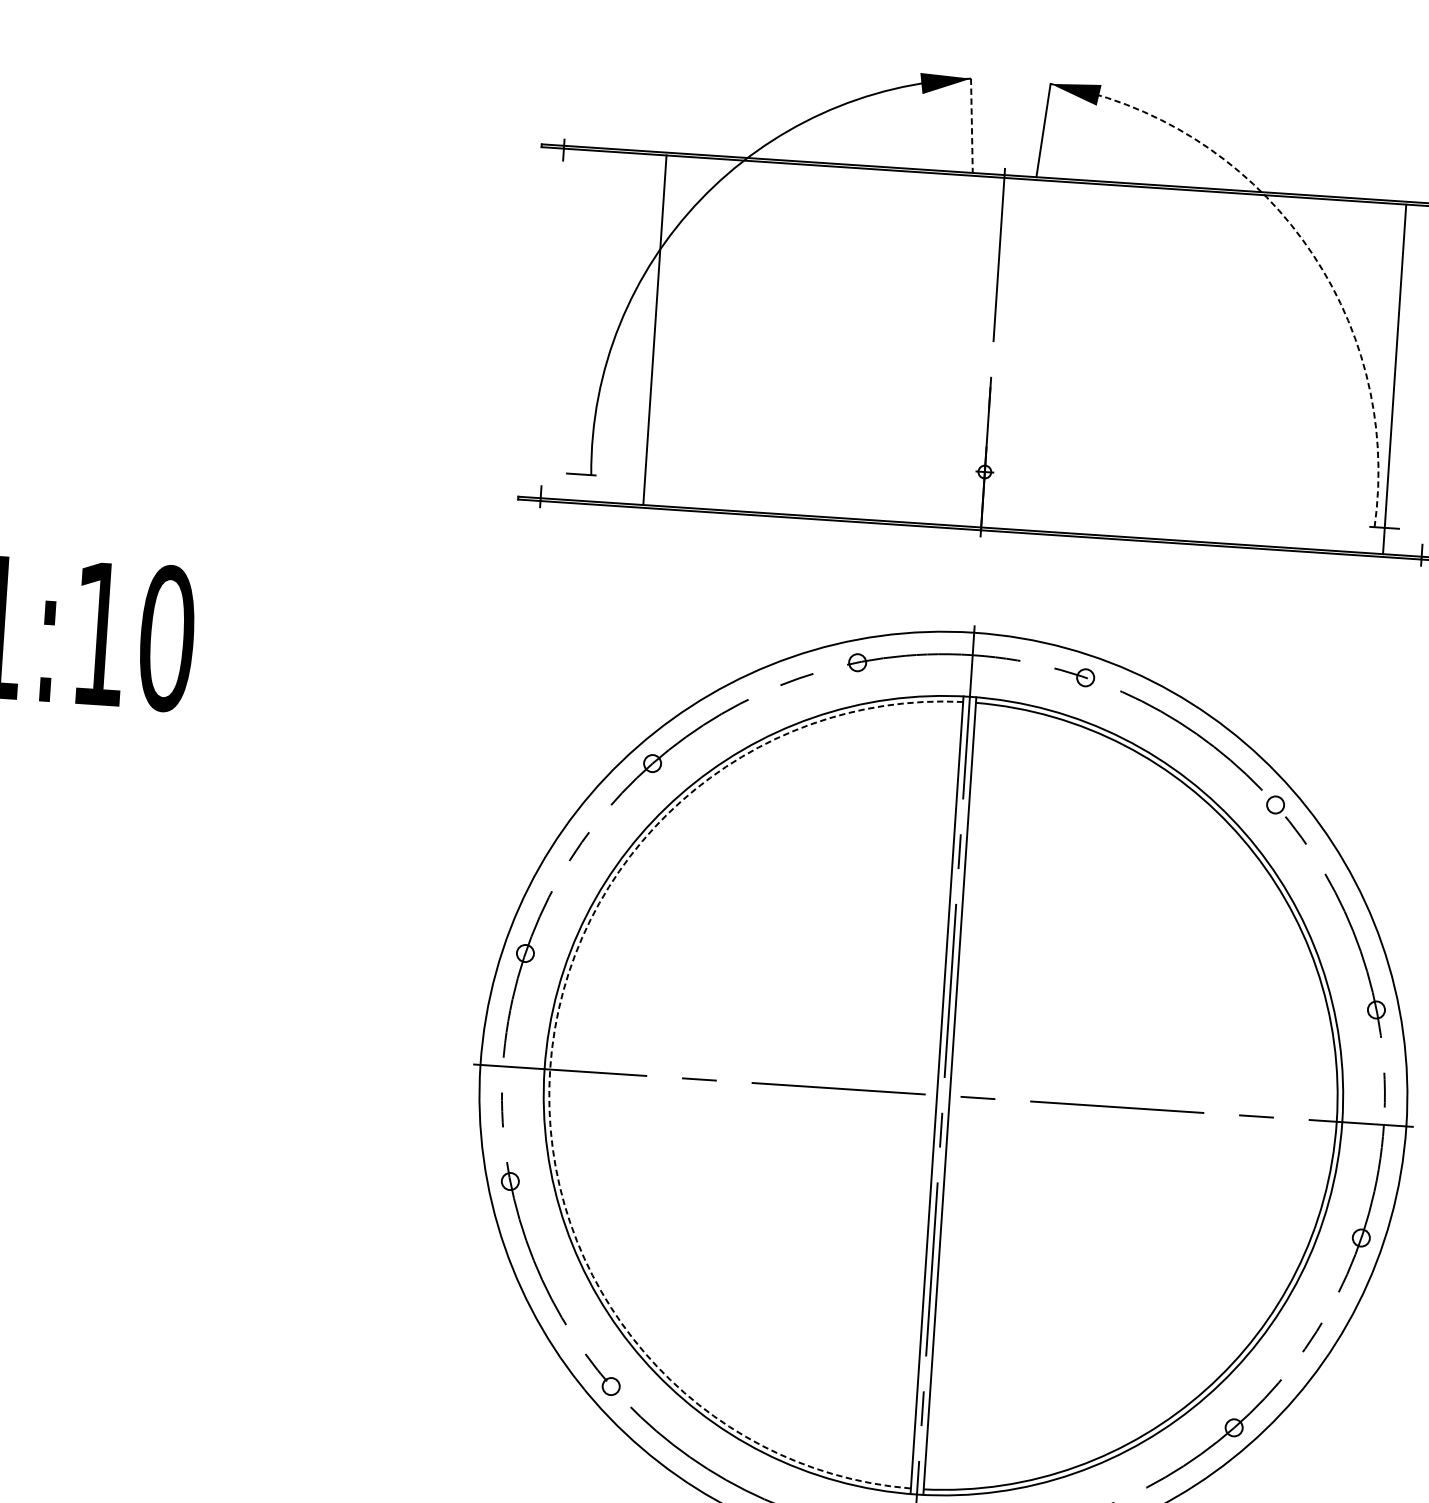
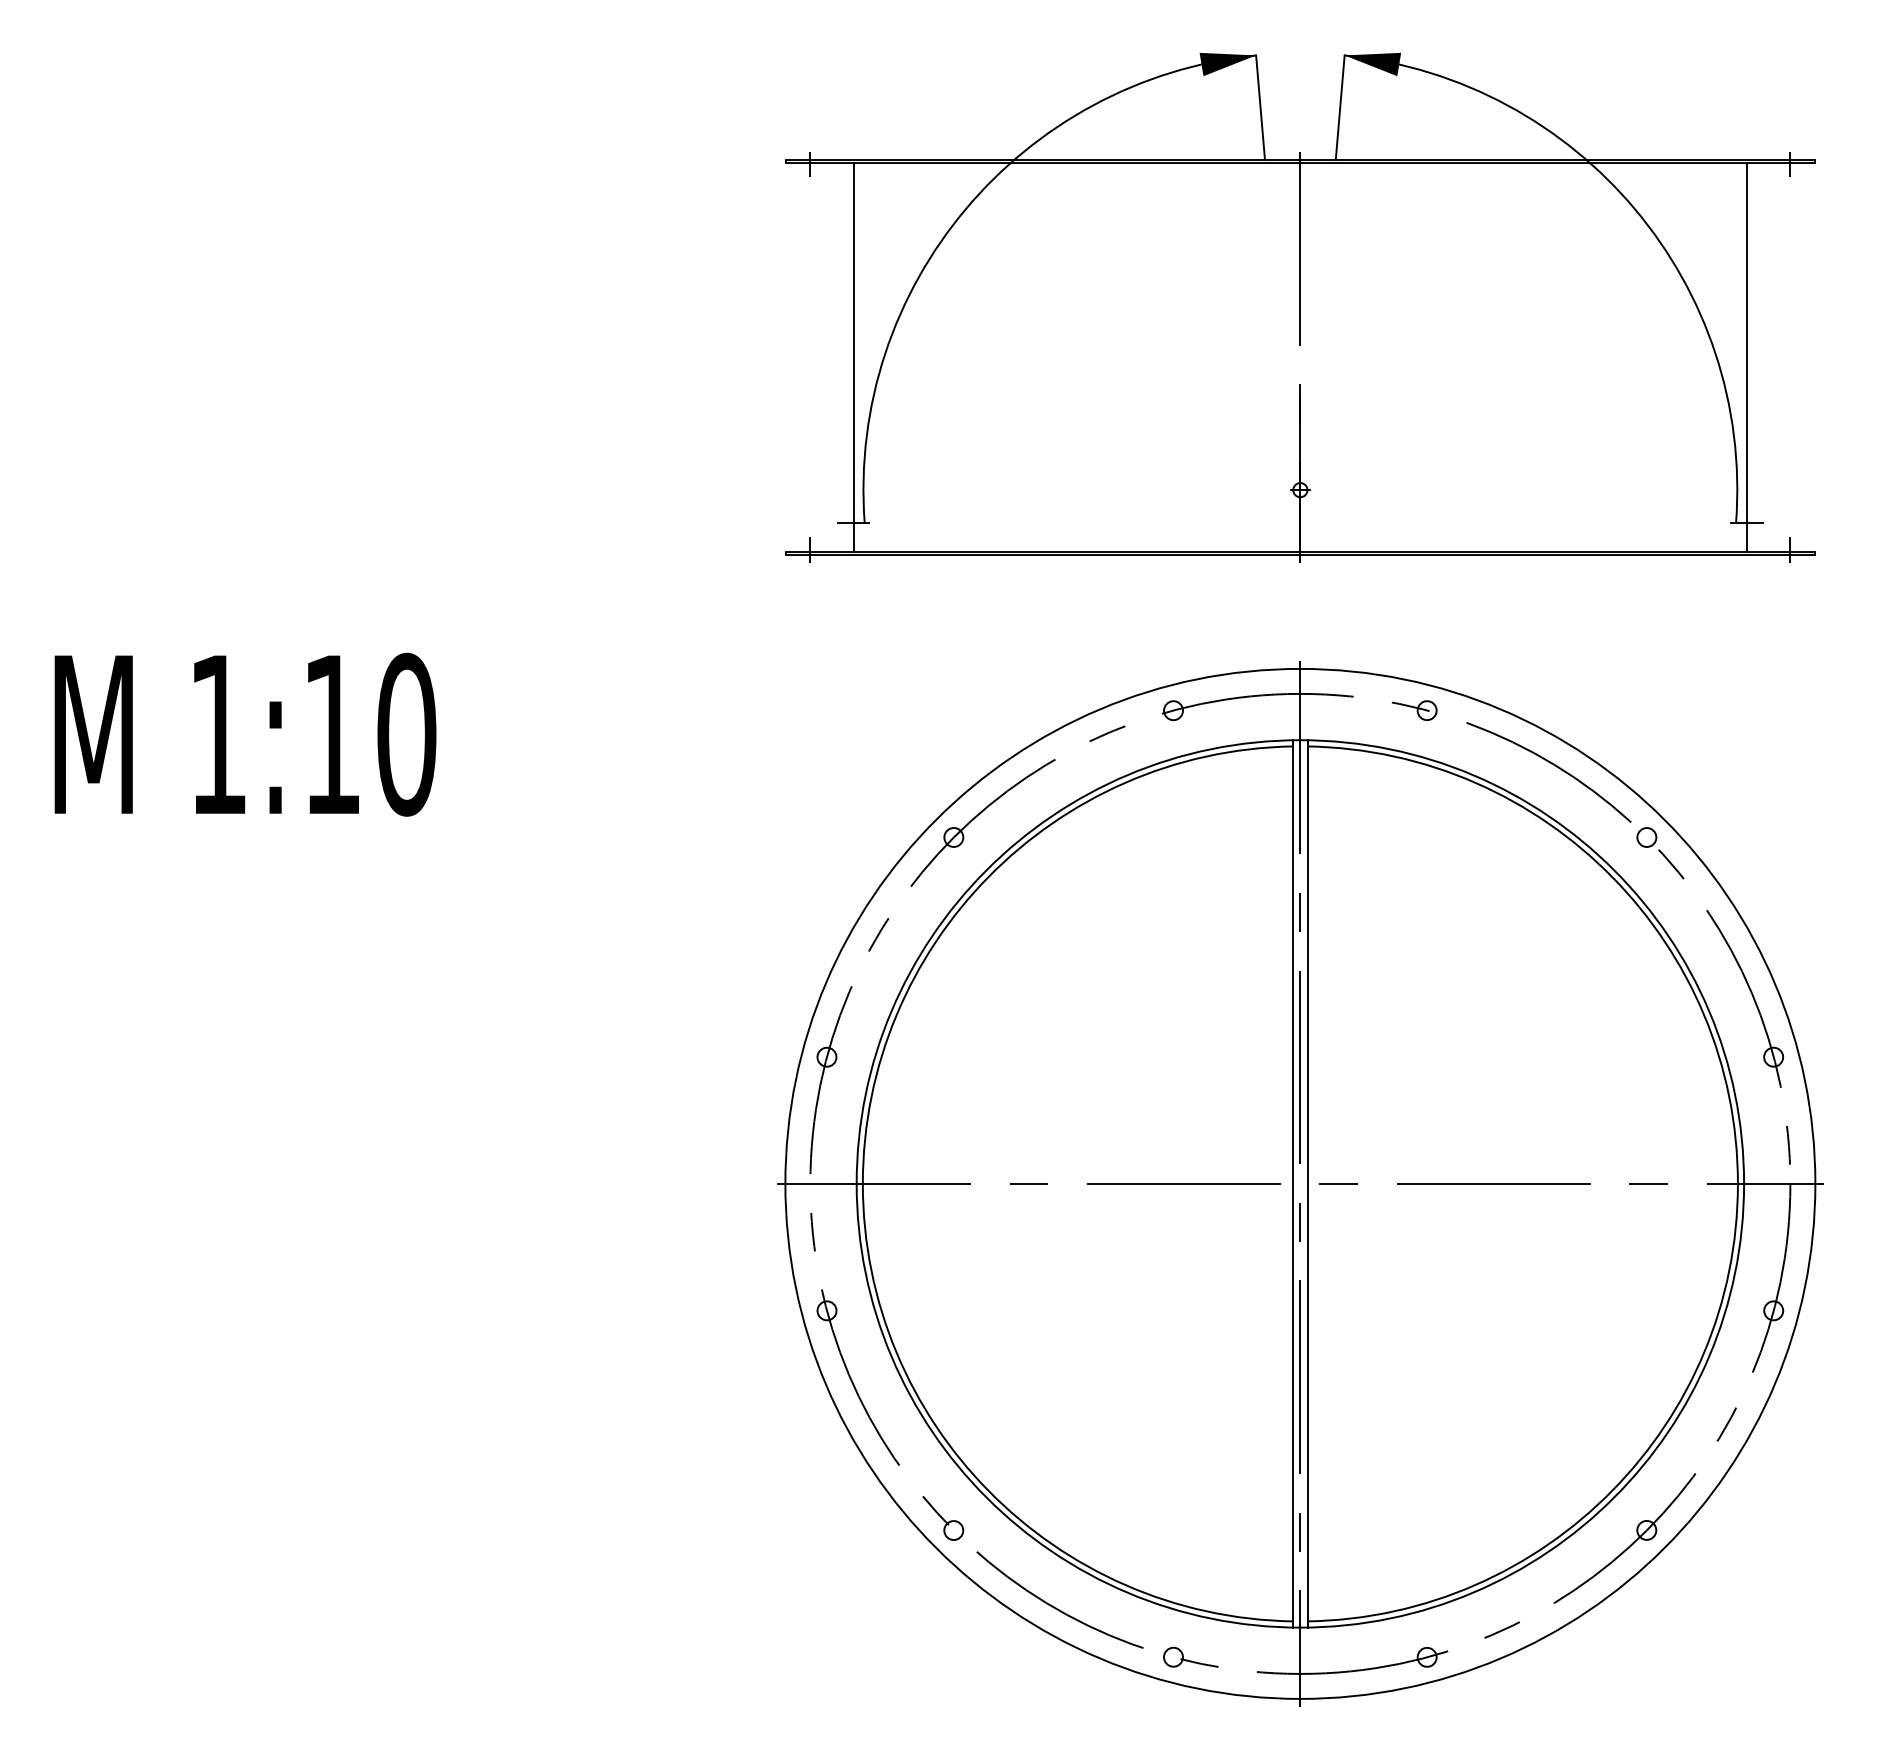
line: (971, 126) -> (1260, 108), dashed -> solid
arc: (1302, 239) -> (1635, 209), dashed -> solid
line: (654, 329) -> (853, 356), moved
arc: (549, 1069) -> (862, 1183), dashed -> solid

